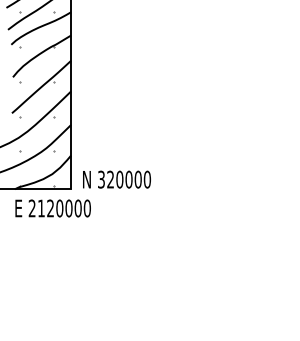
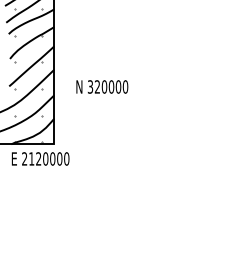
text: (117, 179) -> (102, 86), moved

